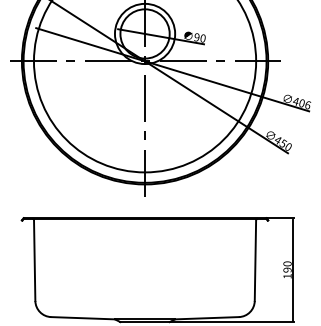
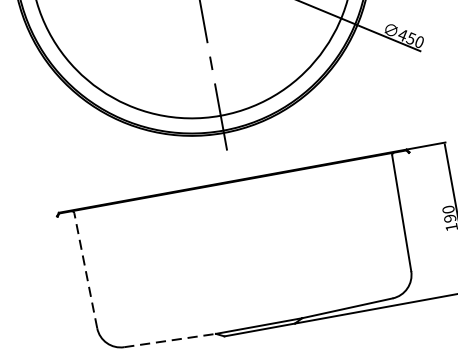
line: (34, 260) -> (85, 270), solid -> dashed
line: (83, 318) -> (170, 340), solid -> dashed

